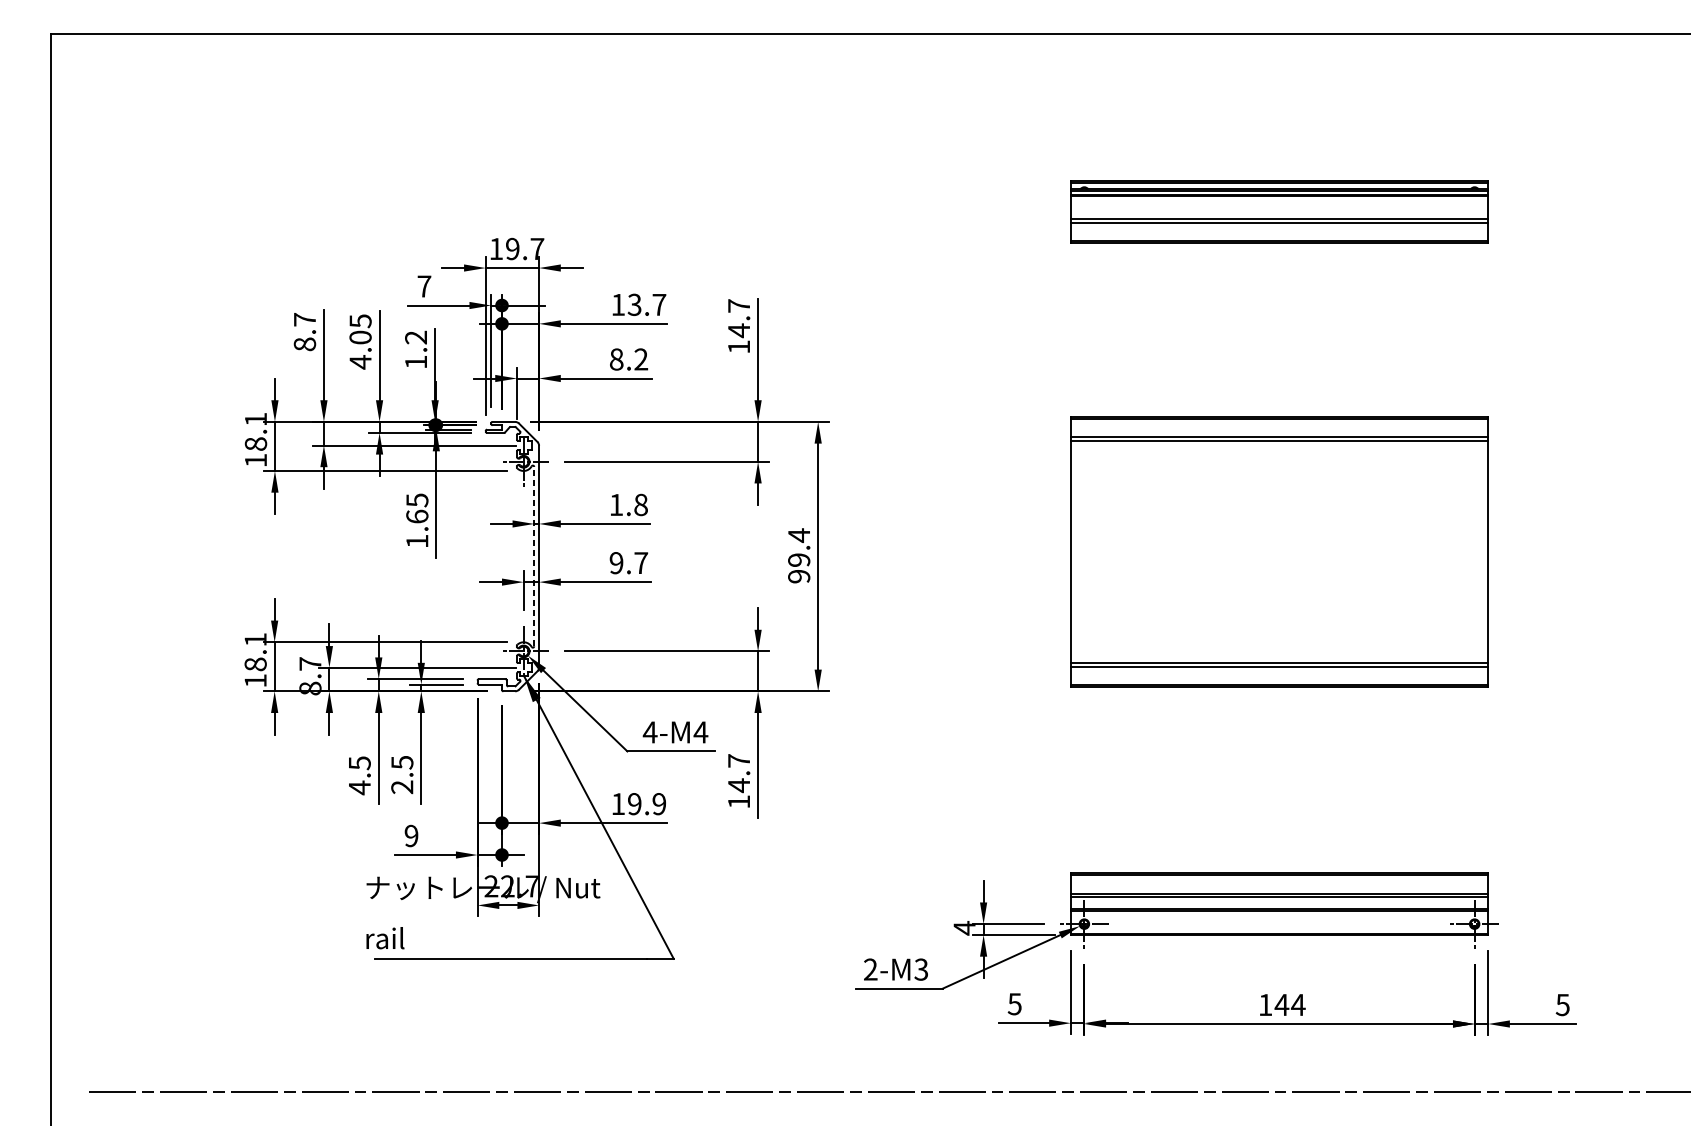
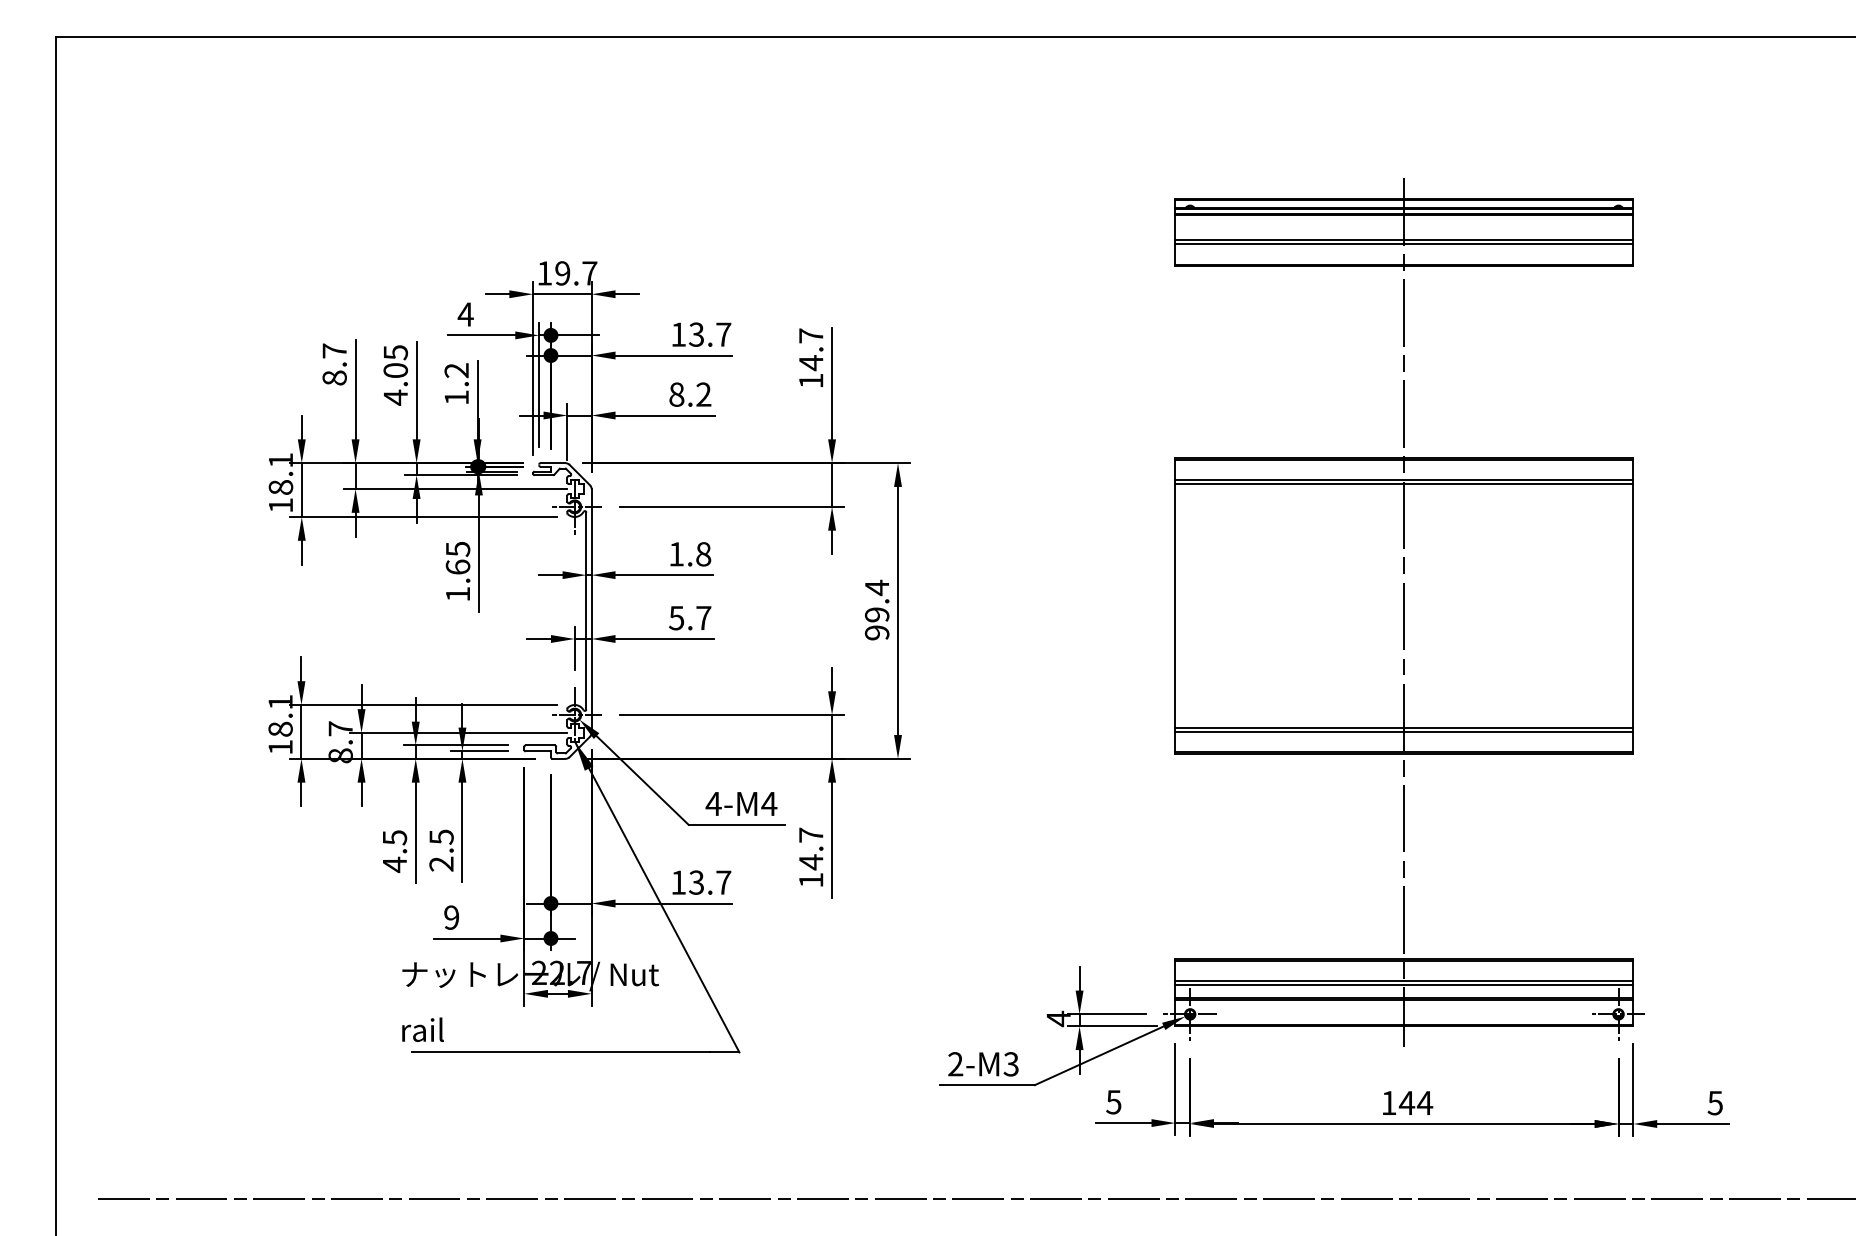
text: (424, 286) -> (465, 314), 7 -> 4
line: (534, 556) -> (586, 610), dashed -> solid
line: (1279, 557) -> (1404, 612), added
text: (616, 562) -> (676, 617), 9.7 -> 5.7
text: (647, 803) -> (710, 882), 19.9 -> 13.7

